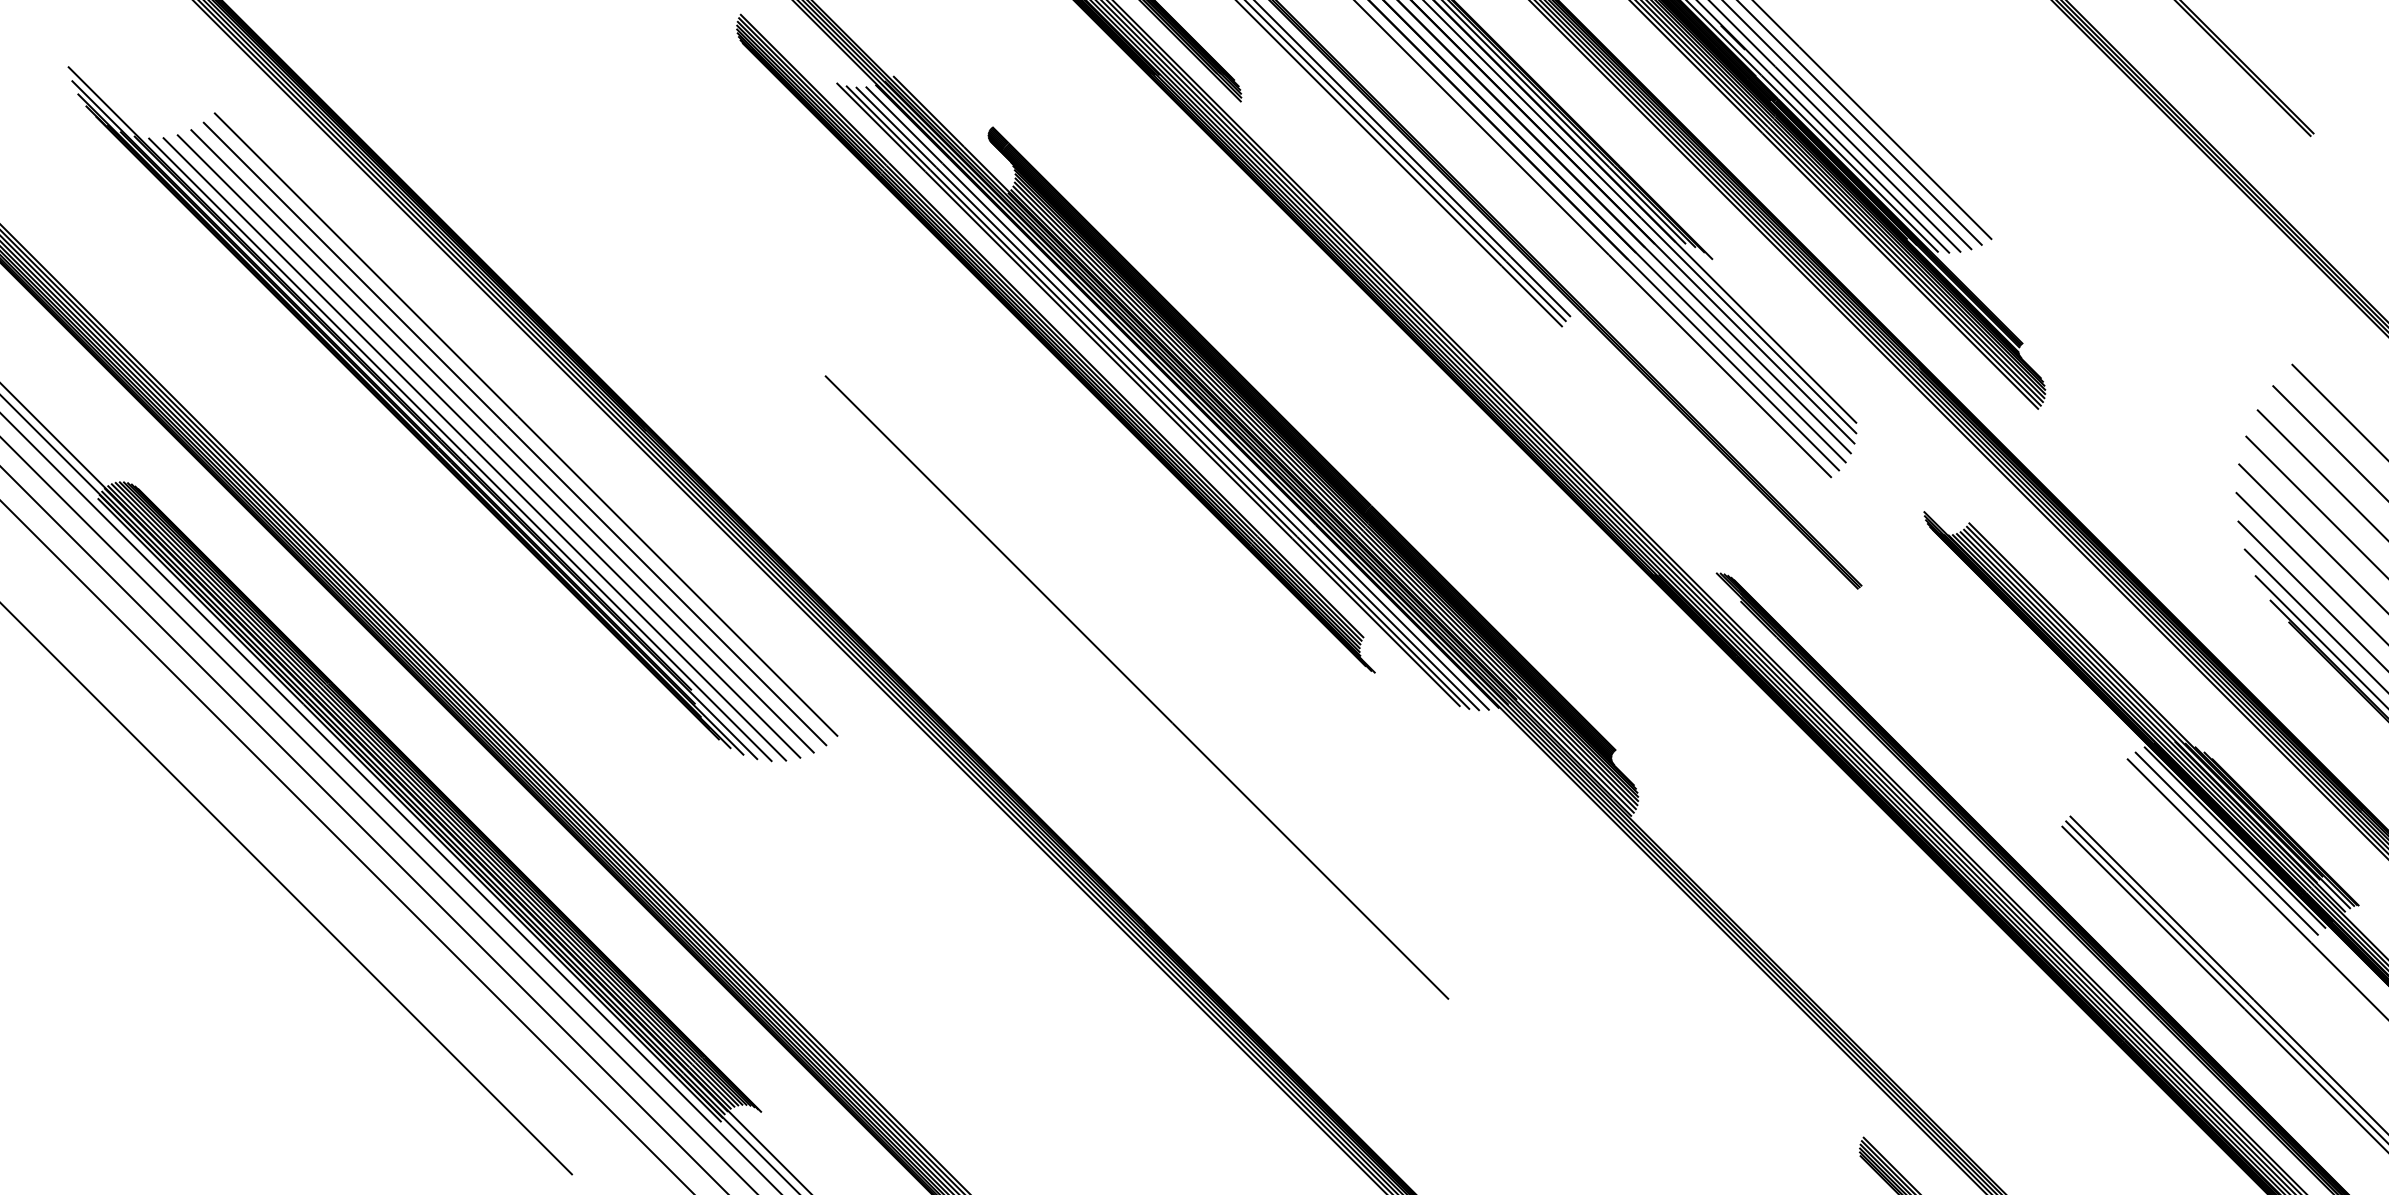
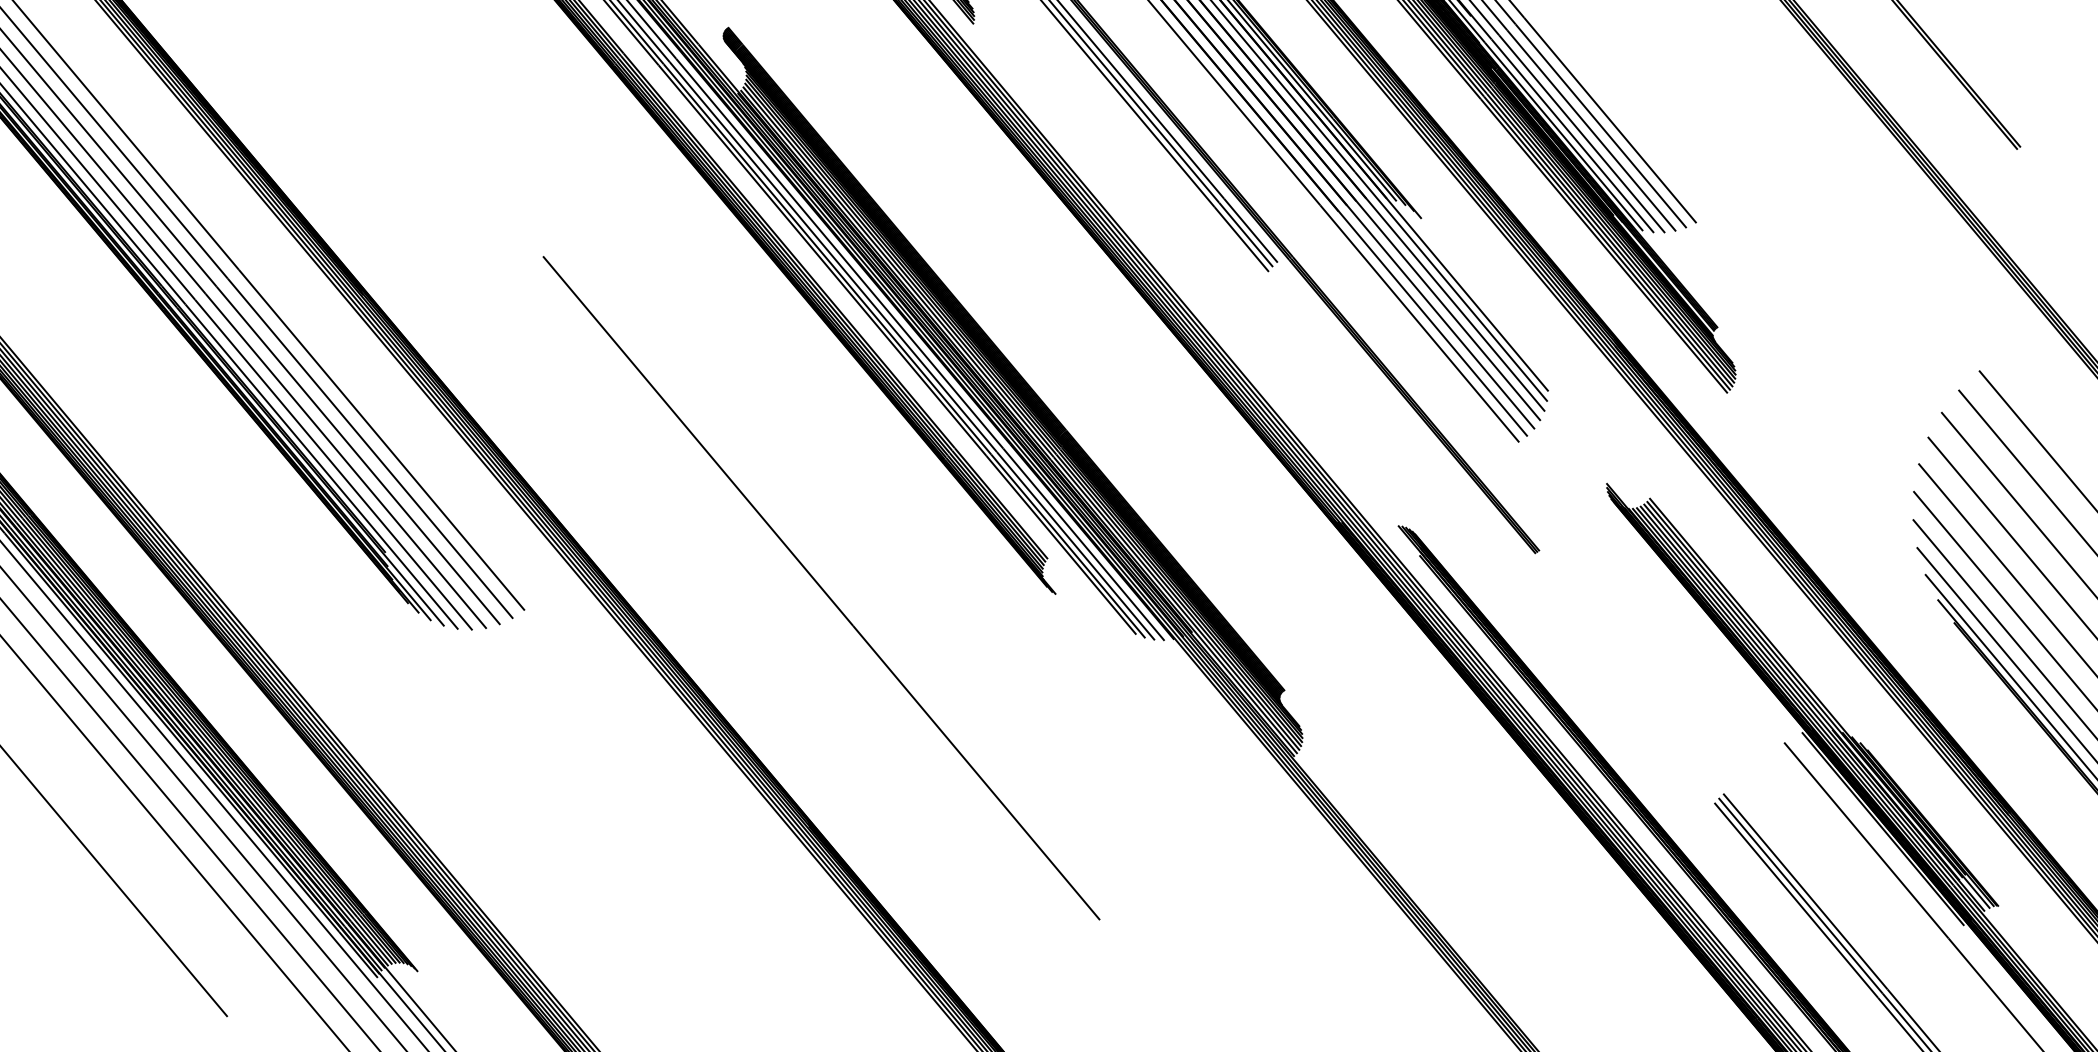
line: (2226, 843) -> (1874, 834), removed

